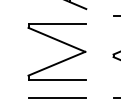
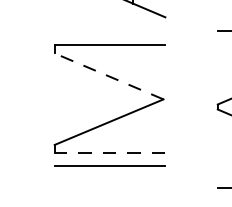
line: (56, 39) -> (108, 75), solid -> dashed
line: (57, 79) -> (110, 152), solid -> dashed
line: (57, 97) -> (110, 165), moved

